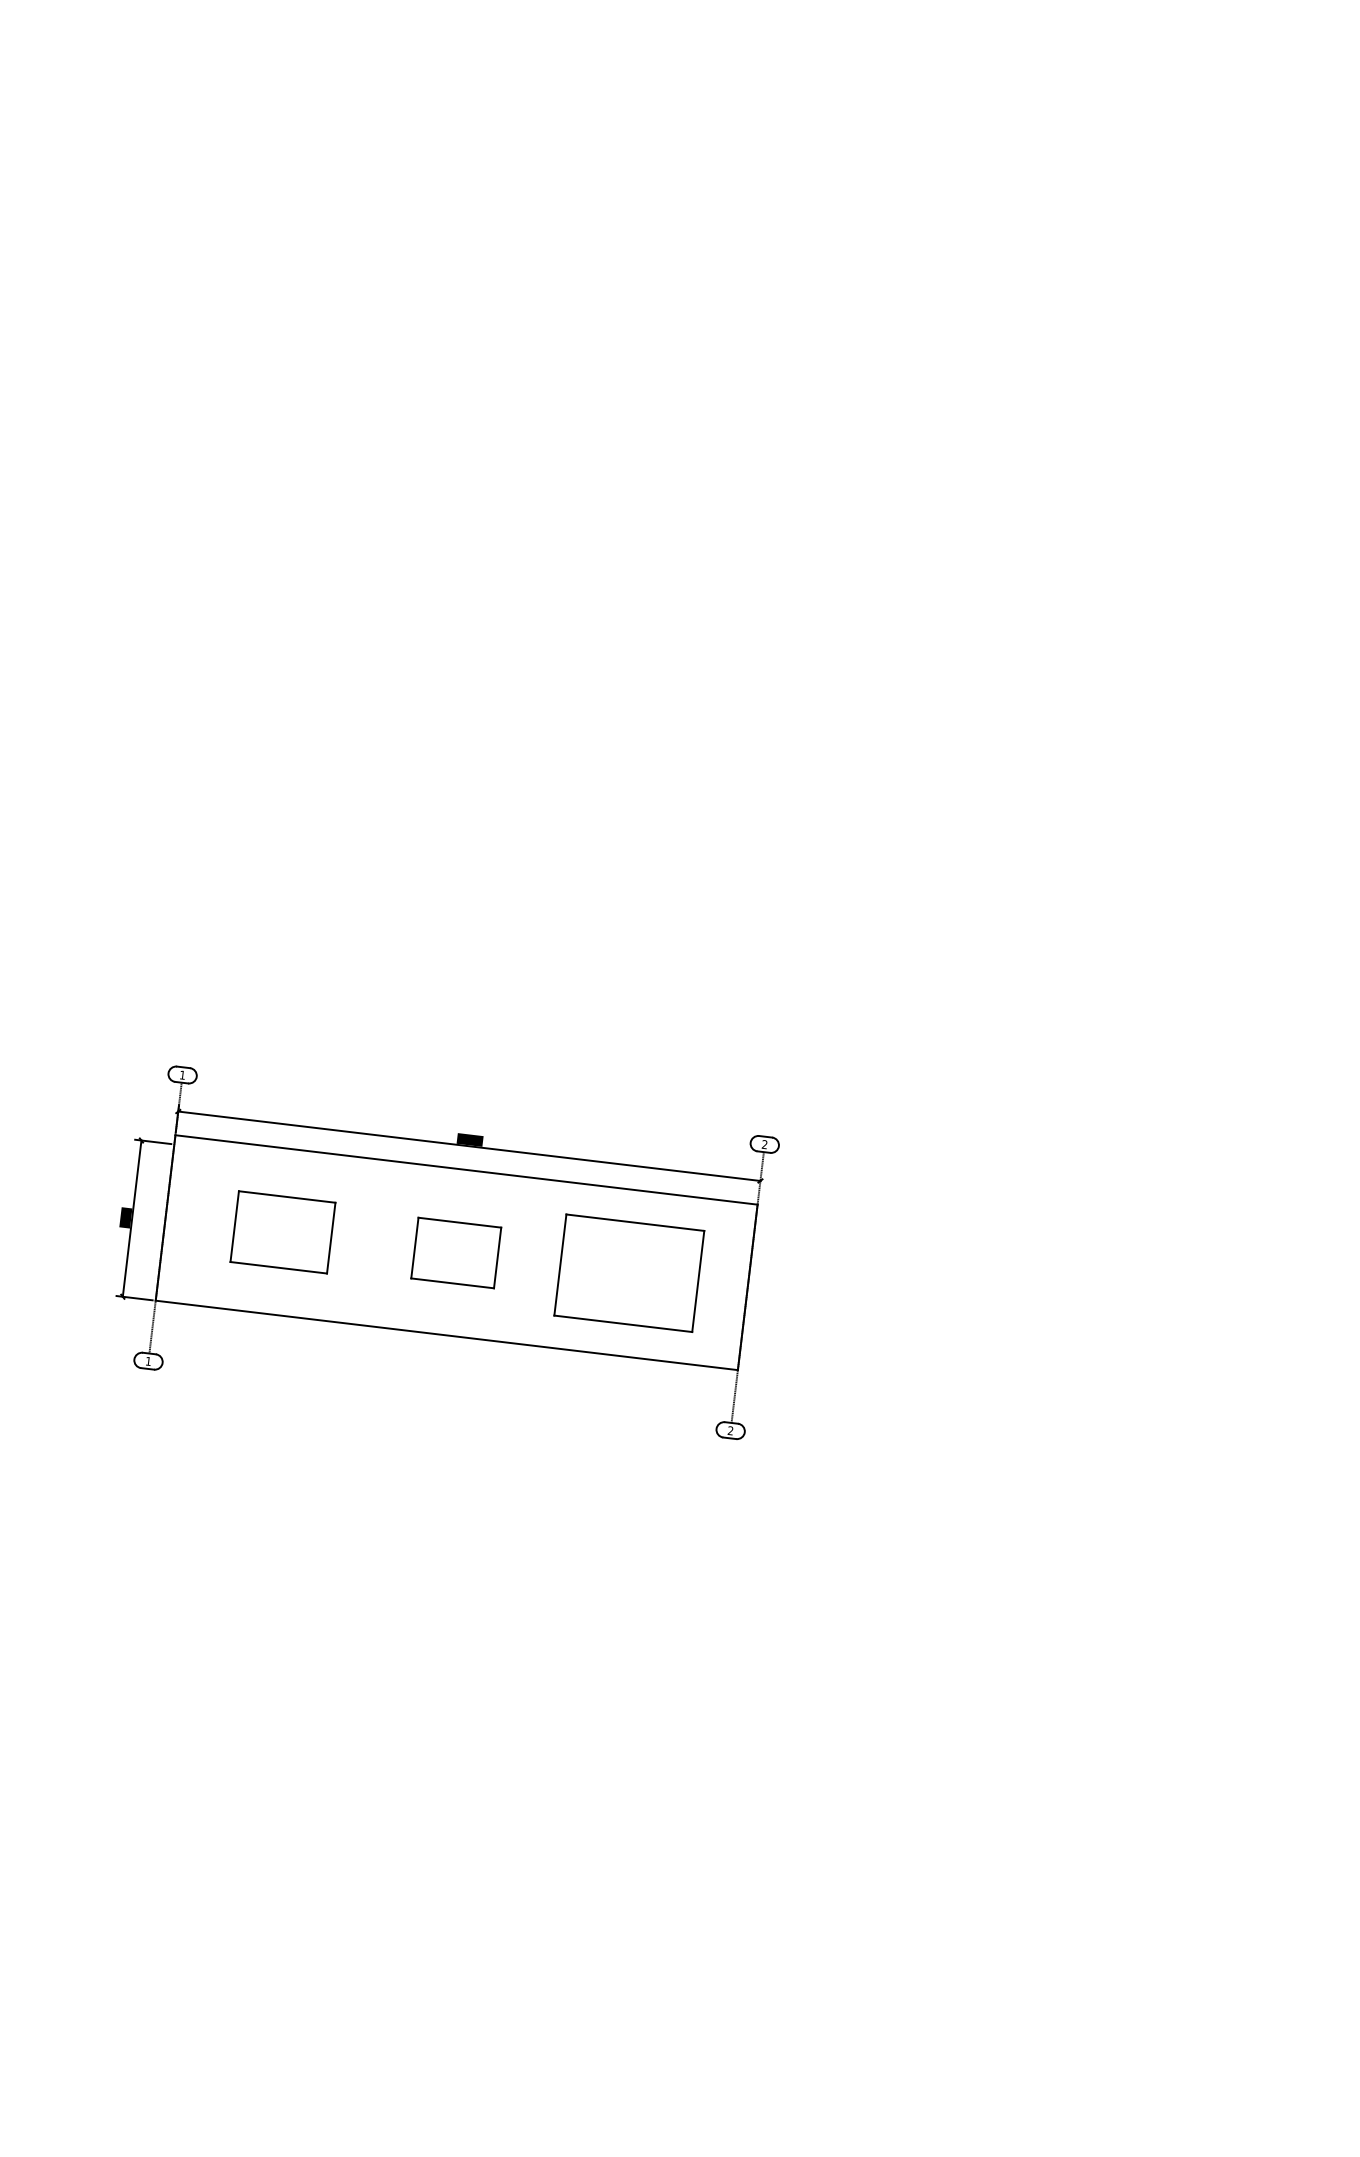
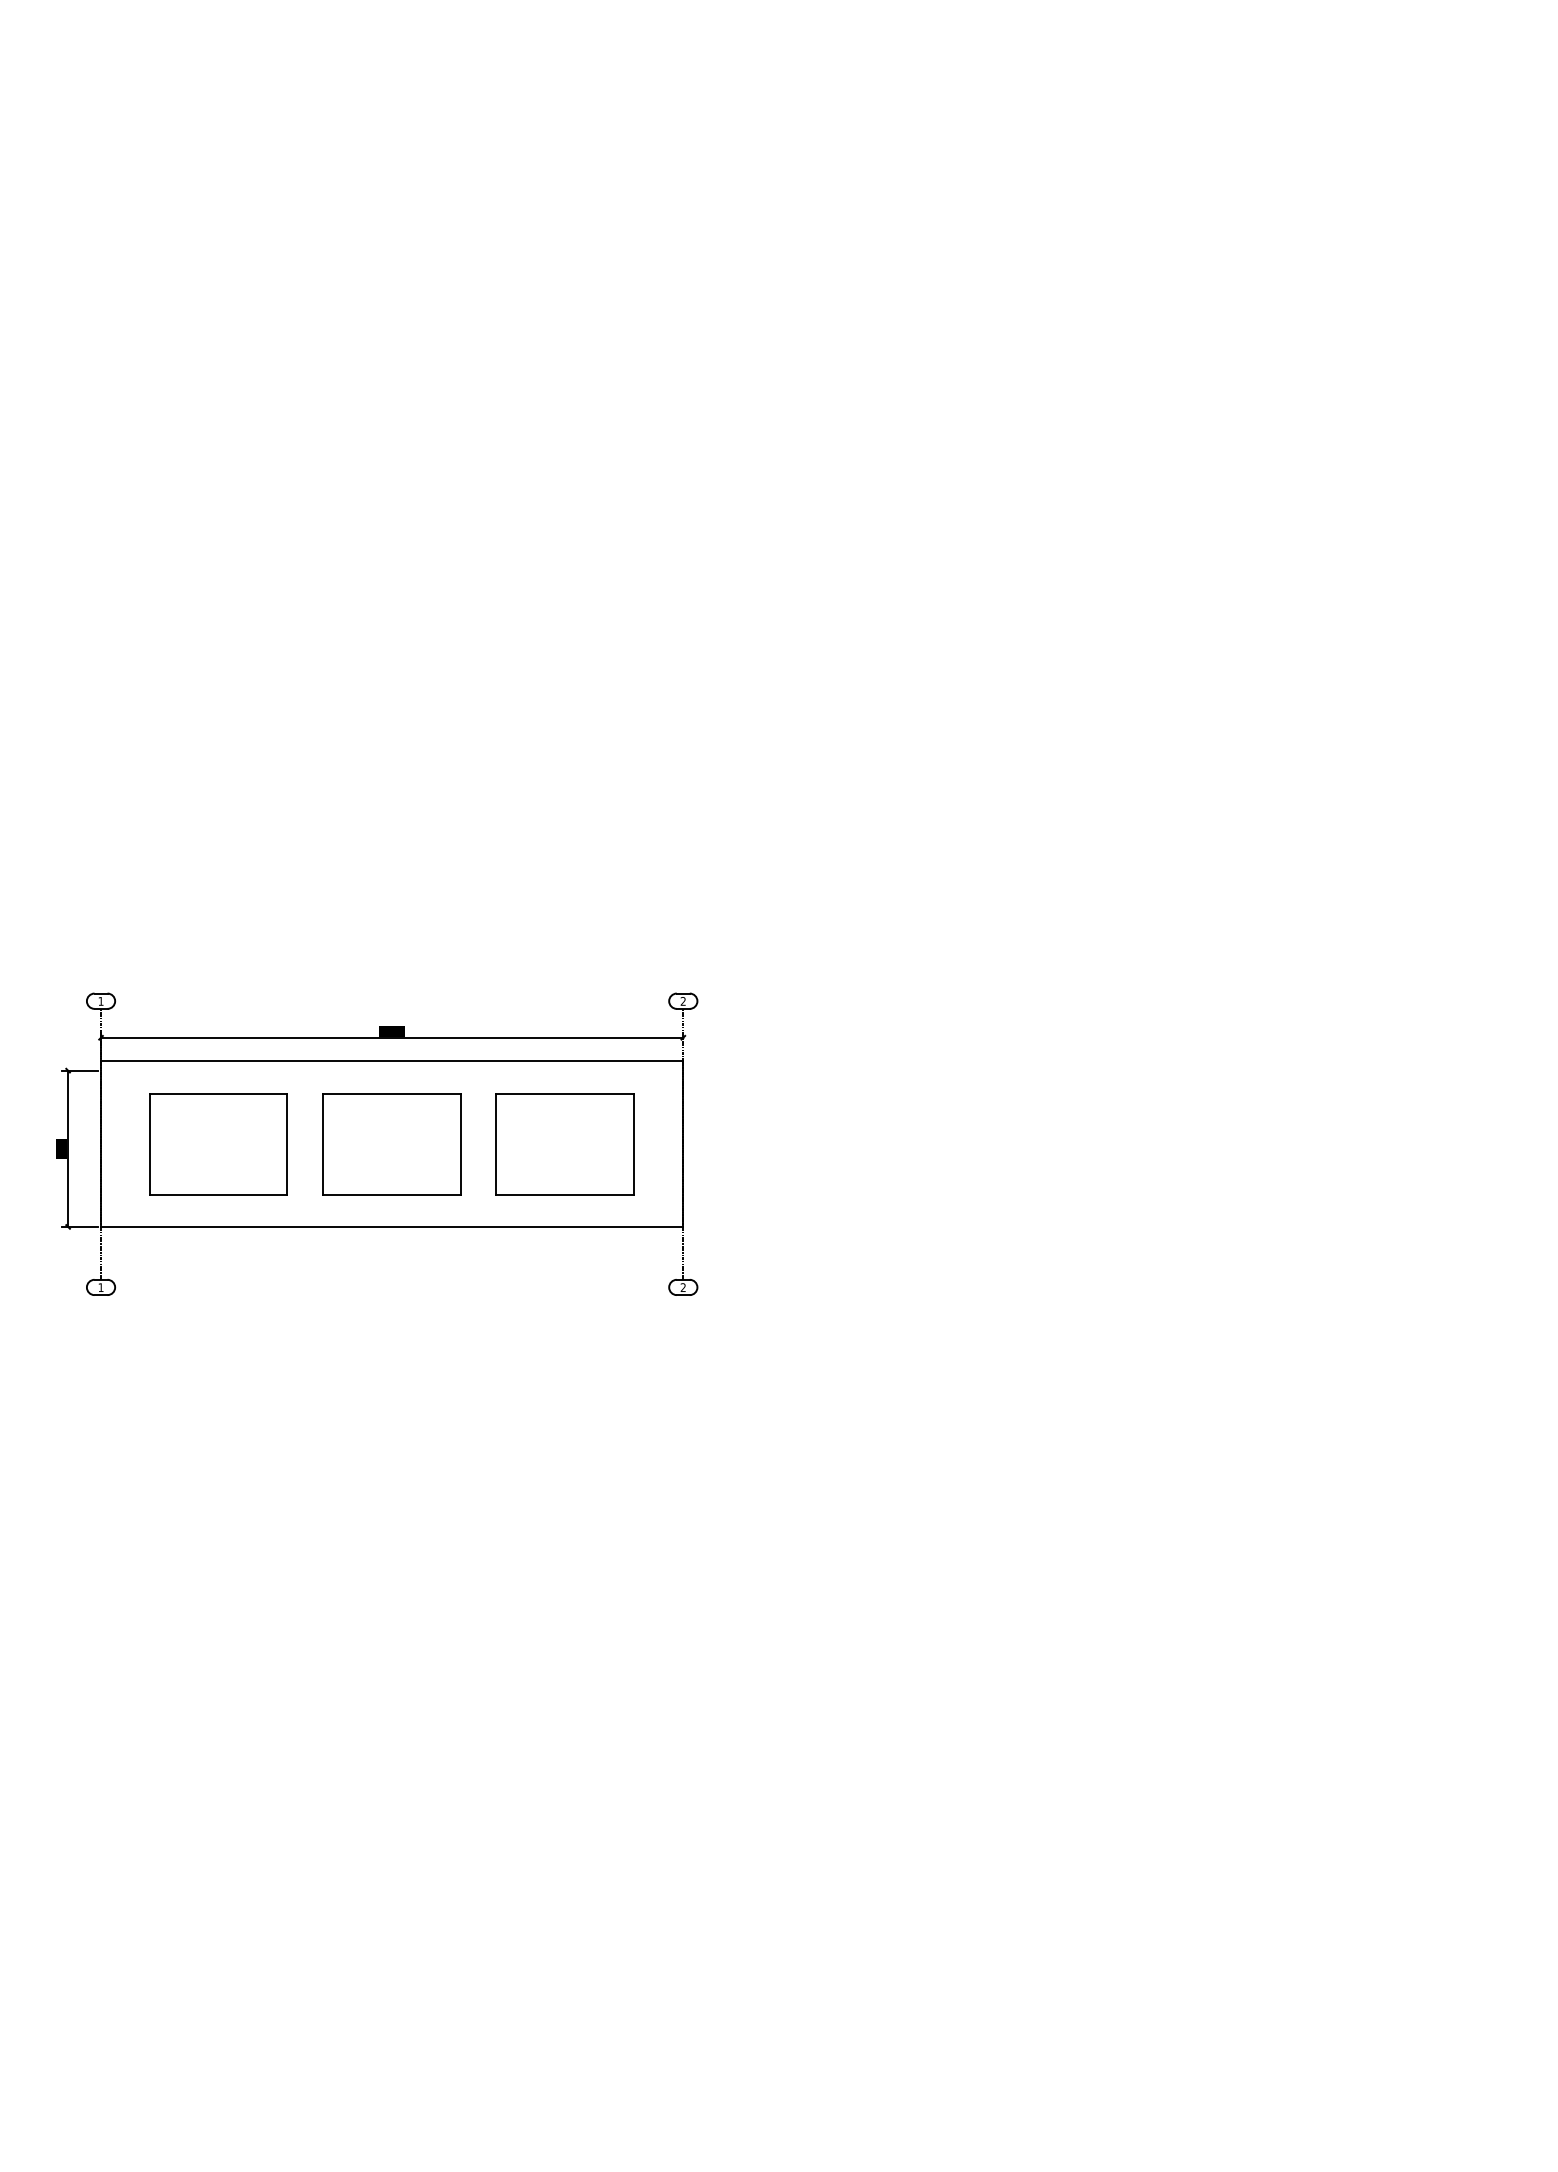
part: (283, 1232) -> (218, 1144), size x1.43
part: (455, 1252) -> (391, 1144), size x1.67

